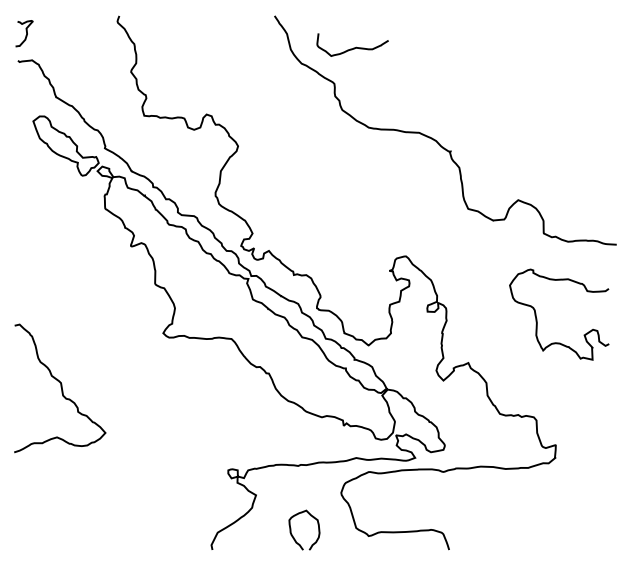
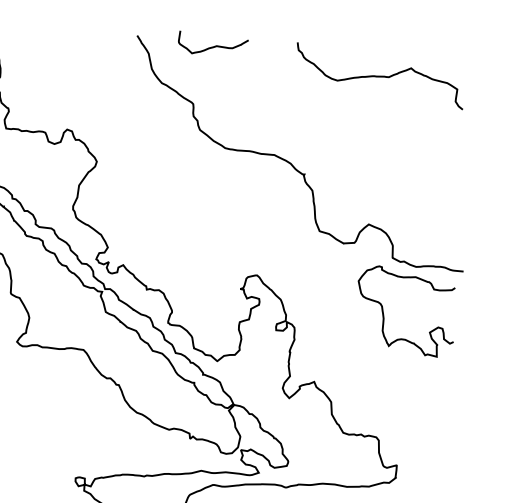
curve: (353, 47) -> (214, 45), moved
curve: (524, 47) -> (380, 75), added
curve: (537, 318) -> (384, 314), moved

